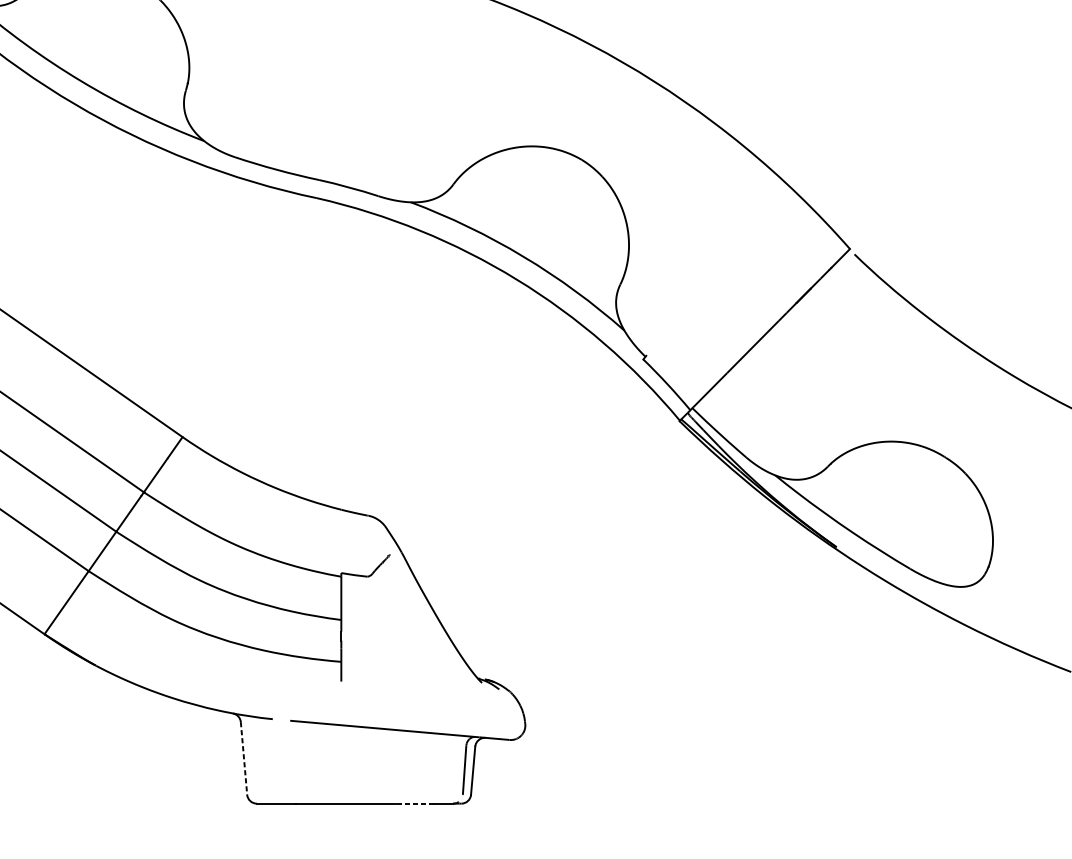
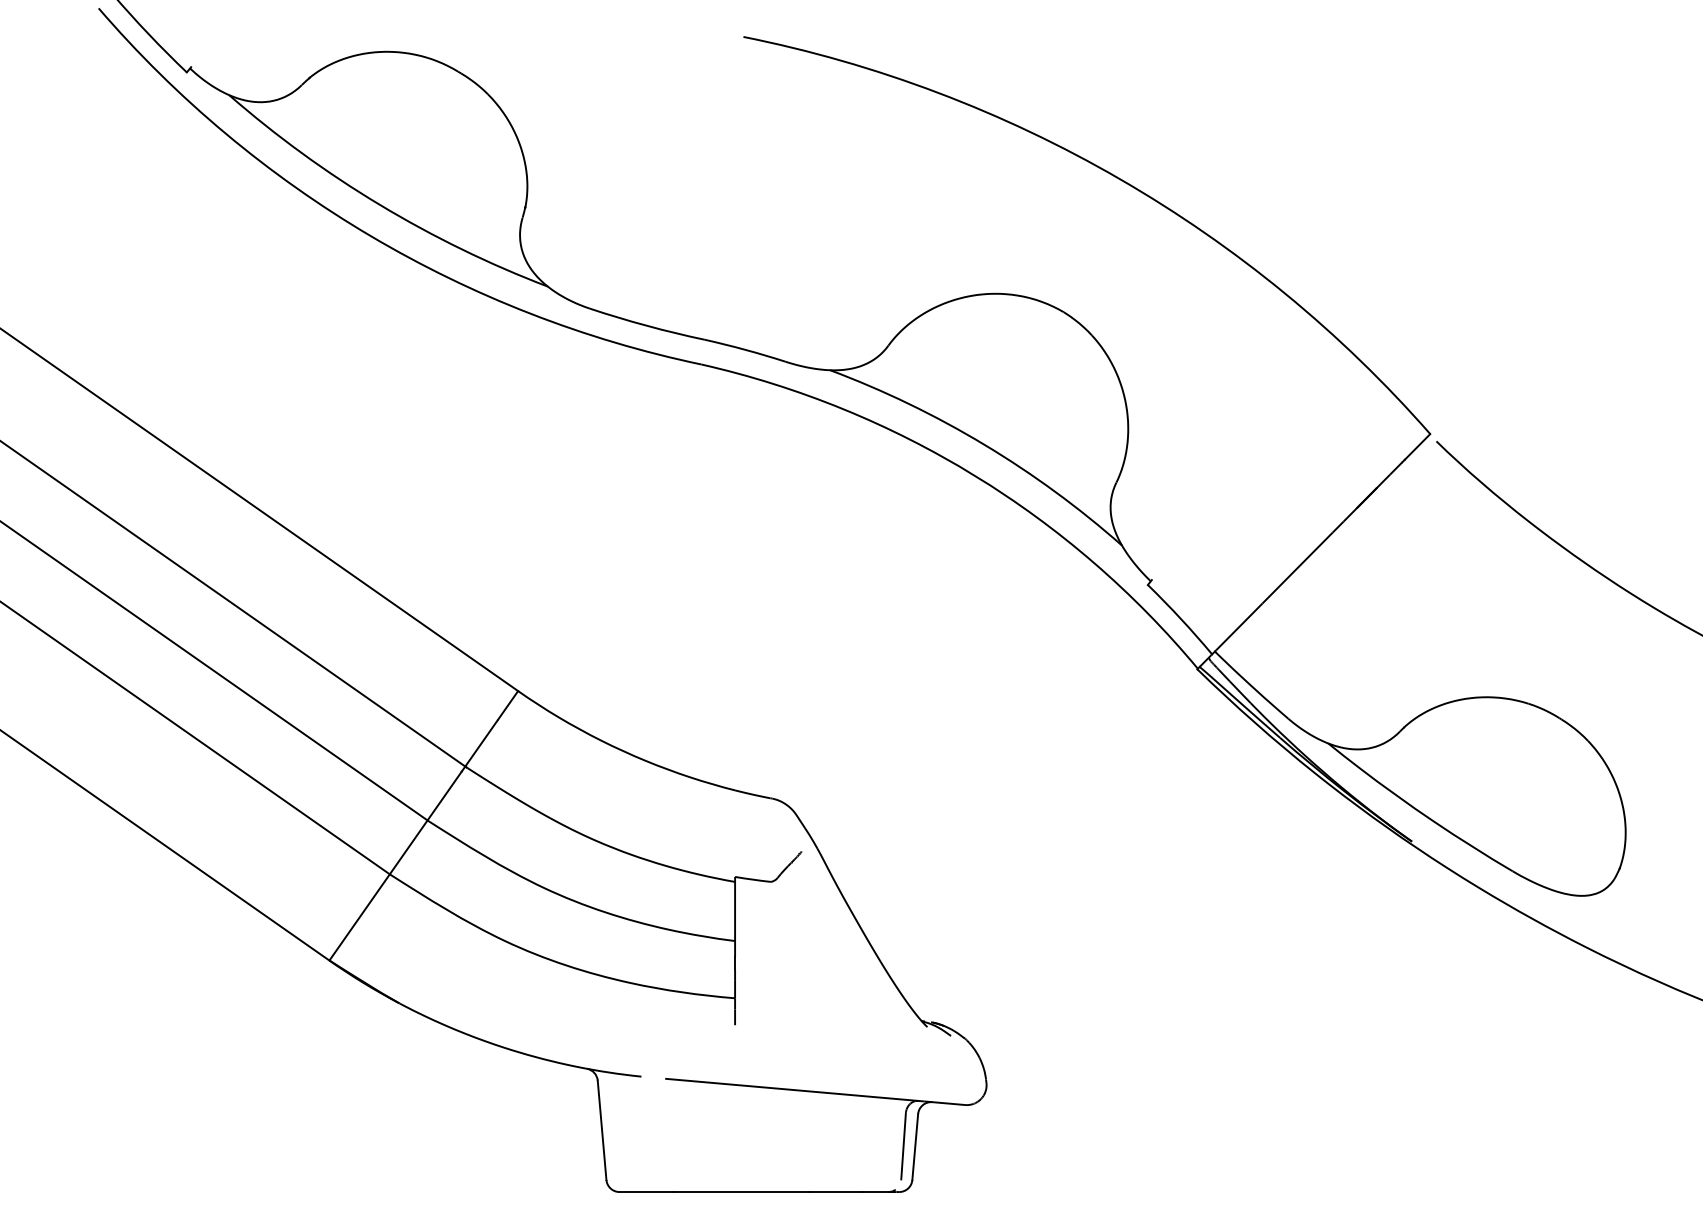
line: (244, 758) -> (602, 1130), dashed -> solid
line: (414, 803) -> (835, 1192), dashed -> solid

